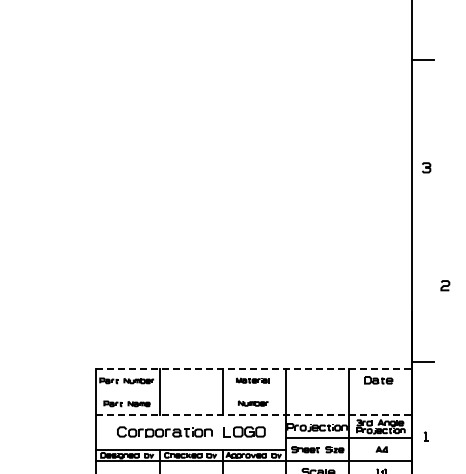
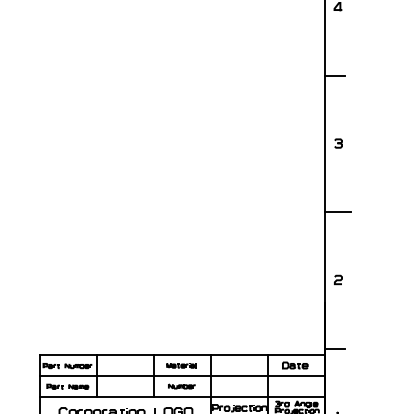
curve: (426, 167) -> (338, 143), moved
line: (425, 211) -> (337, 212), added
curve: (445, 285) -> (338, 279), moved
line: (254, 369) -> (183, 355), dashed -> solid
line: (253, 392) -> (182, 376), added
line: (254, 415) -> (183, 397), dashed -> solid

